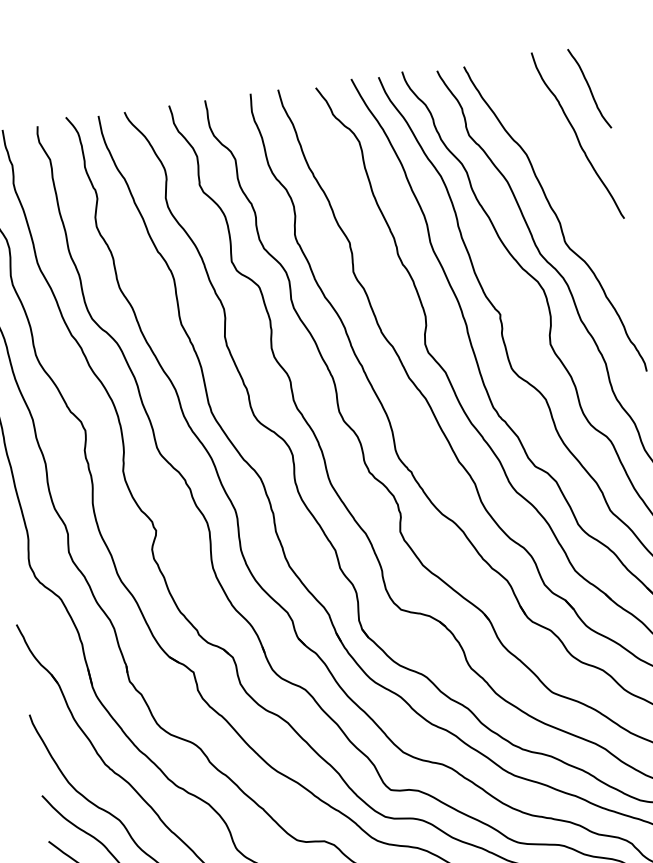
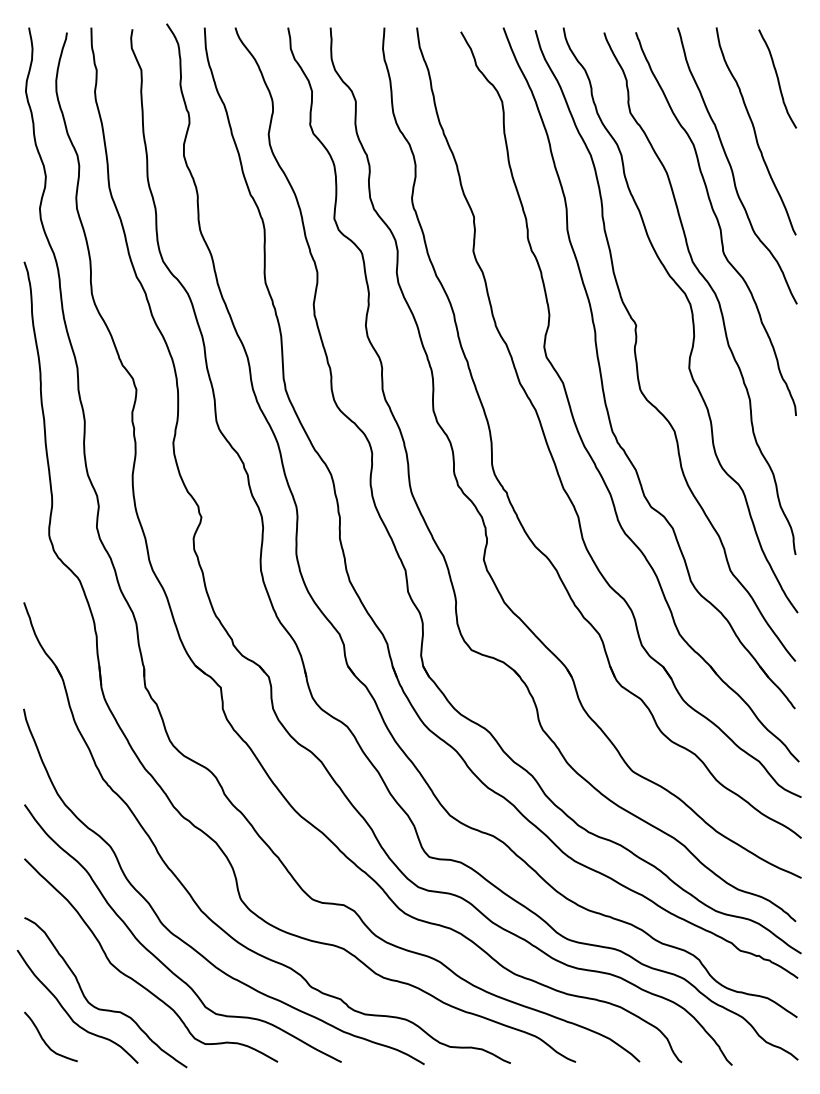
curve: (562, 169) -> (732, 168), added

